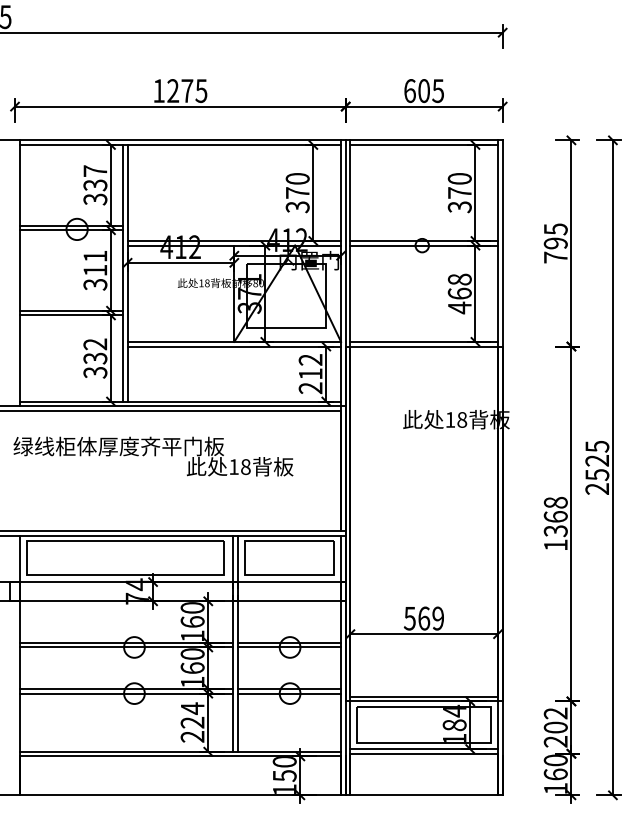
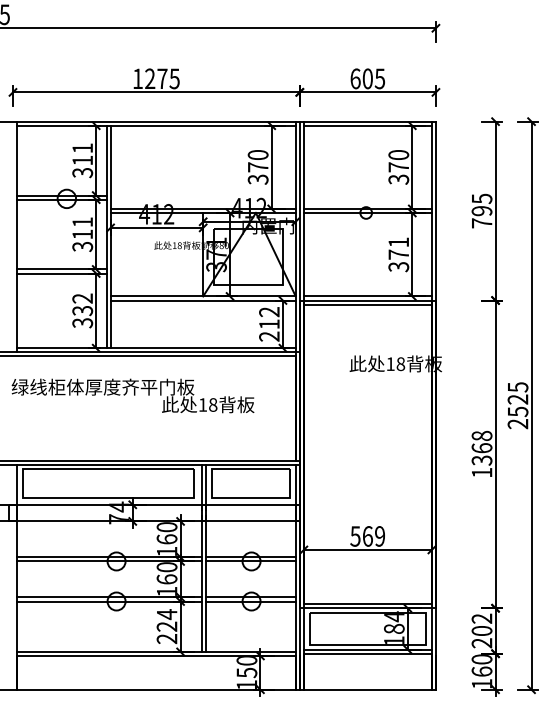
text: (95, 178) -> (82, 154), 337 -> 311
text: (459, 293) -> (398, 254), 468 -> 371
line: (423, 351) -> (367, 304), added

